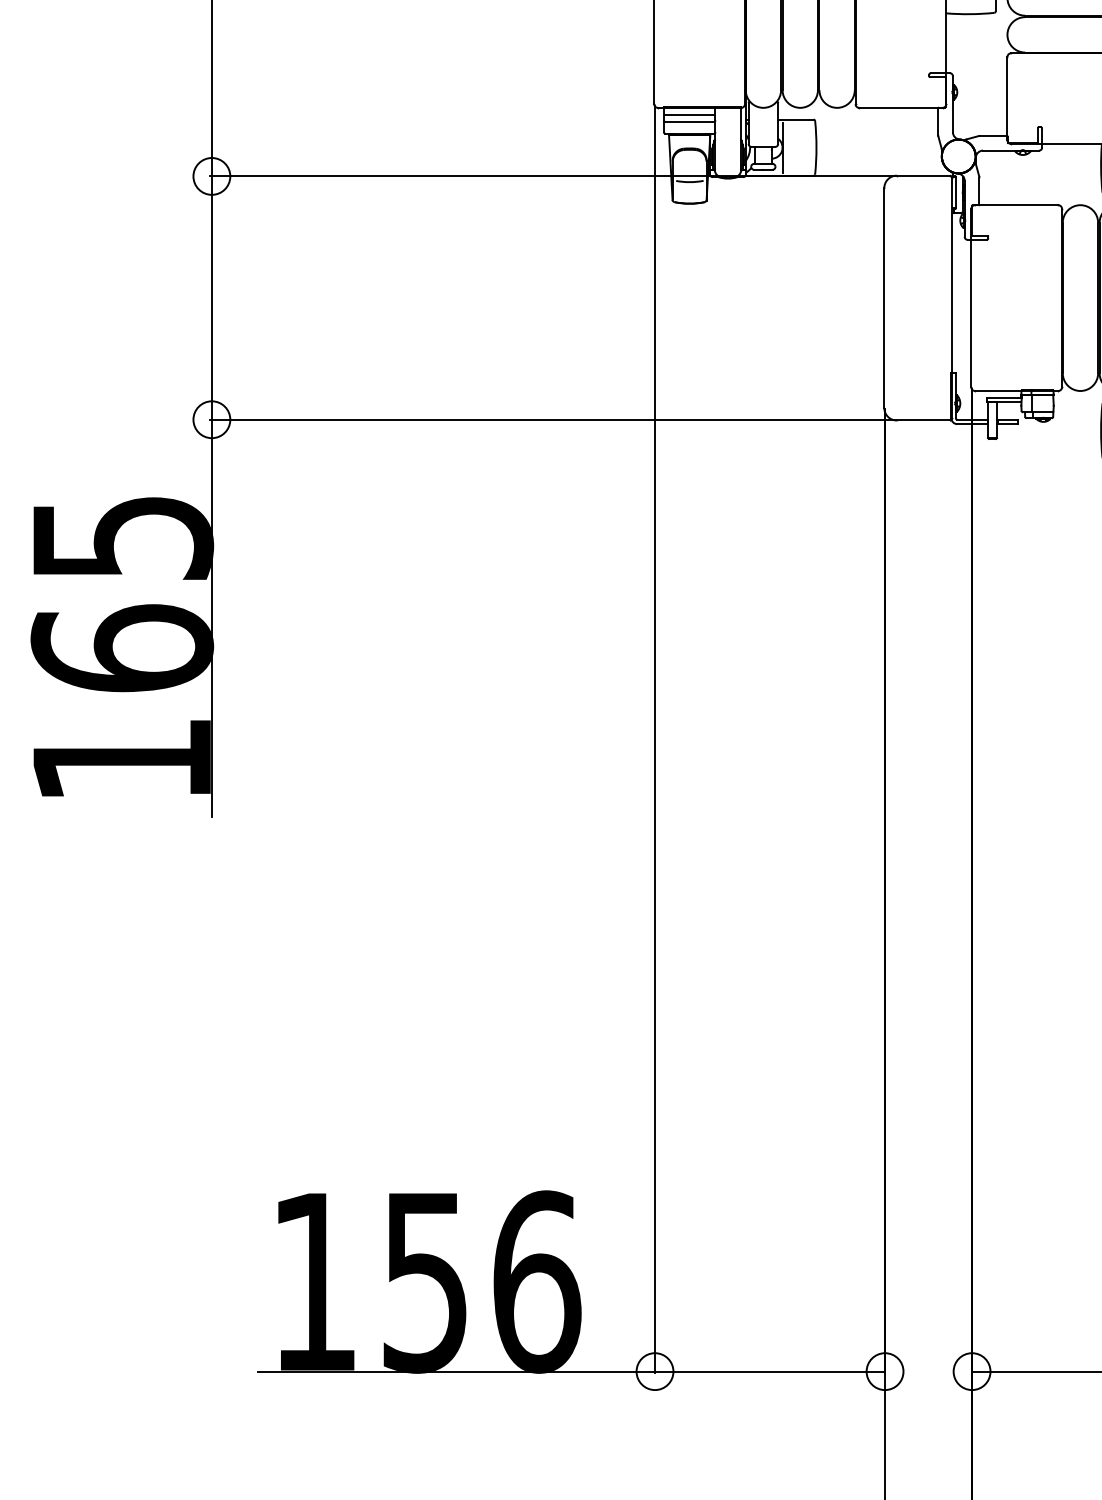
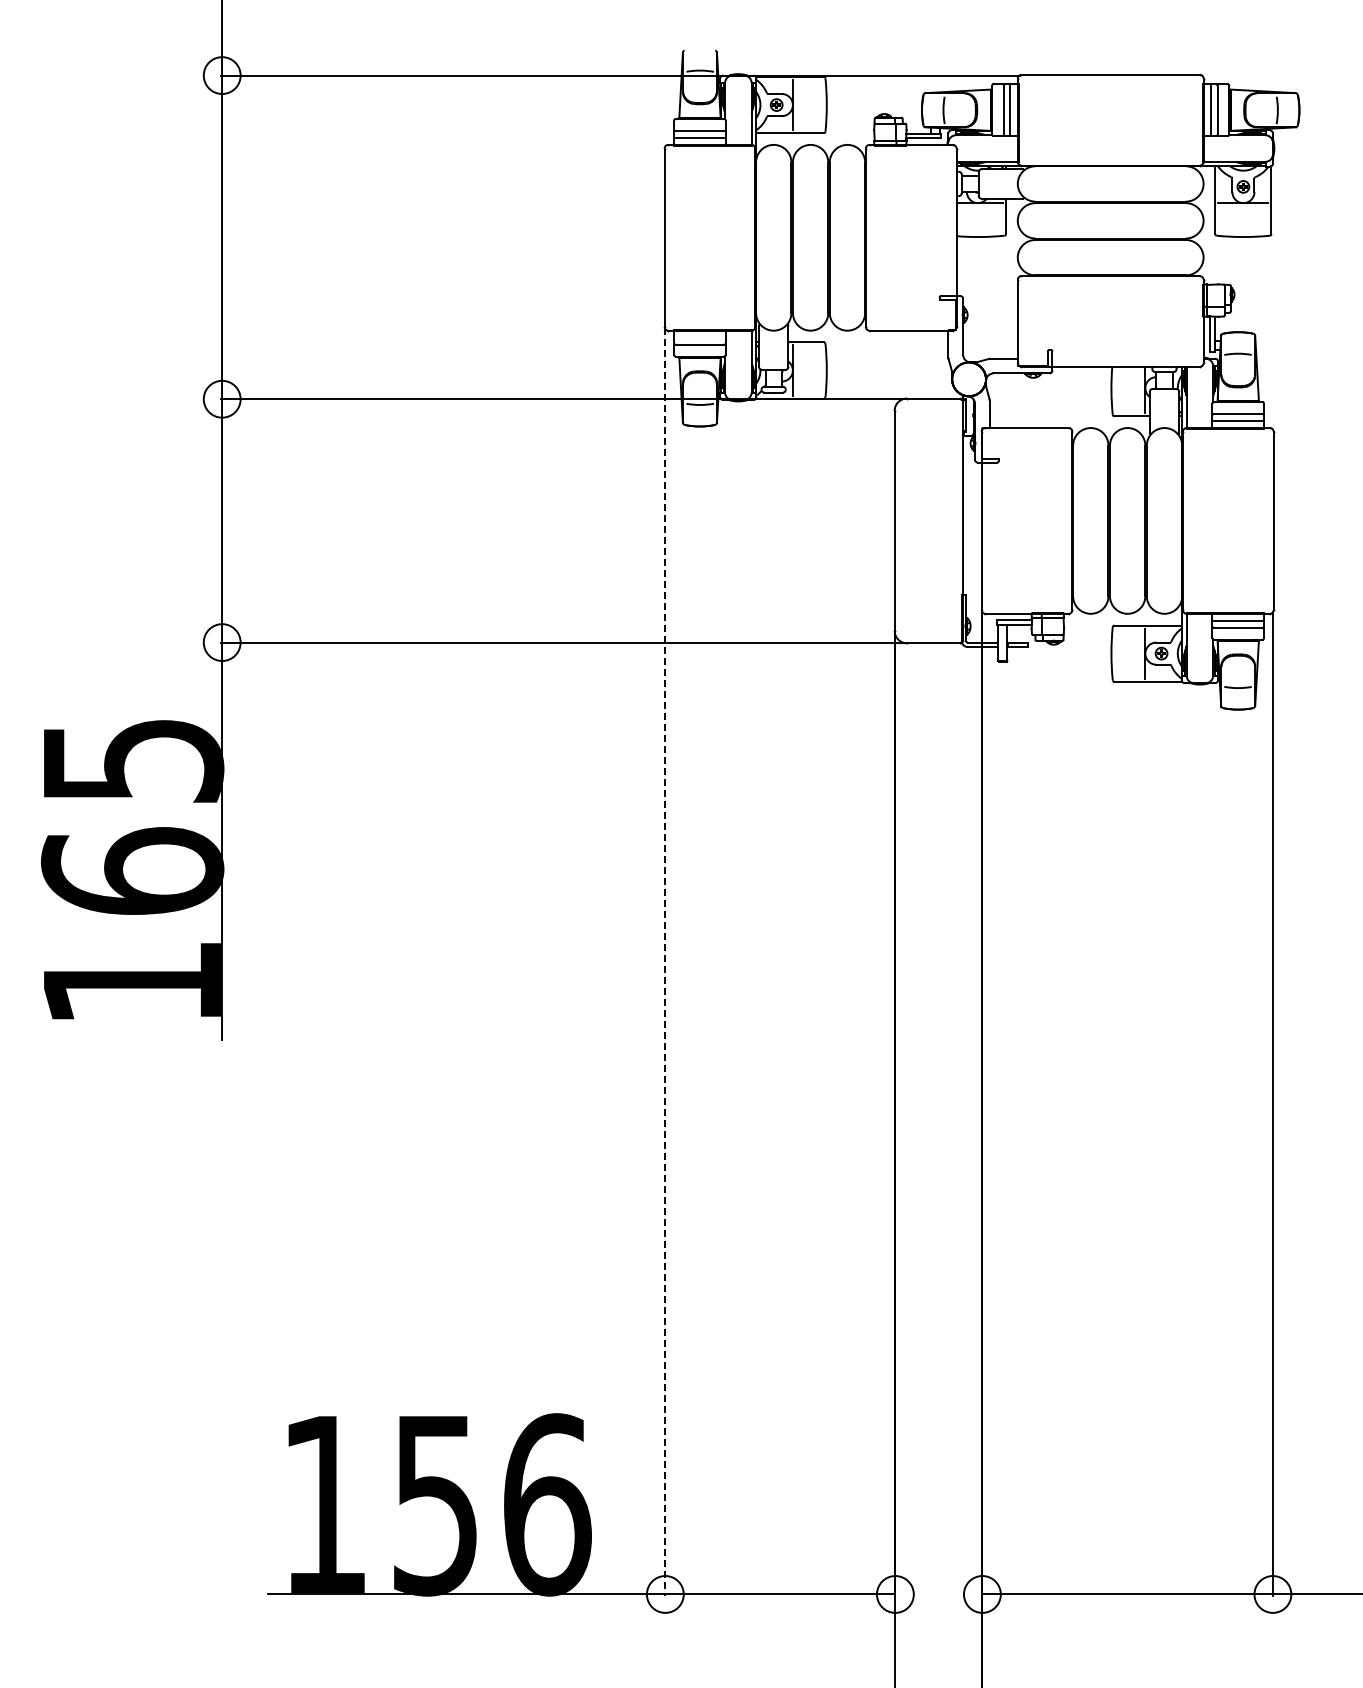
line: (689, 115) -> (699, 338), removed
line: (655, 739) -> (665, 962), solid -> dashed

